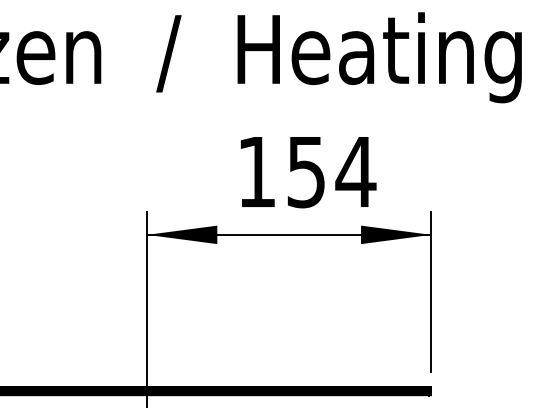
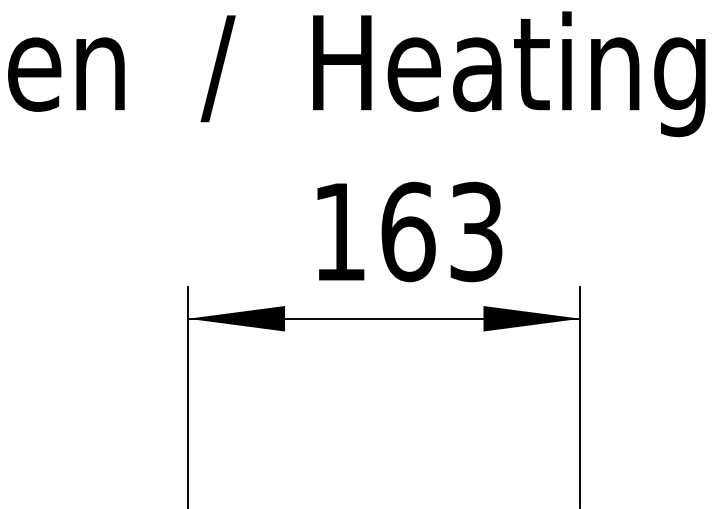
text: (331, 171) -> (442, 231), 154 -> 163

